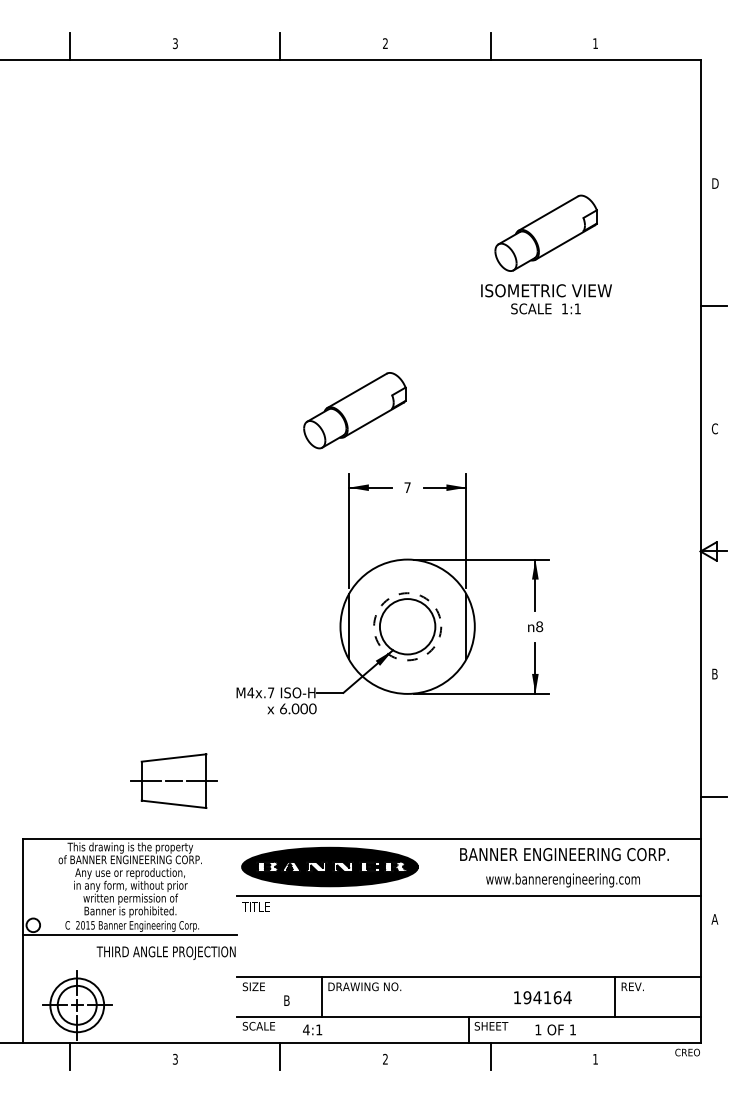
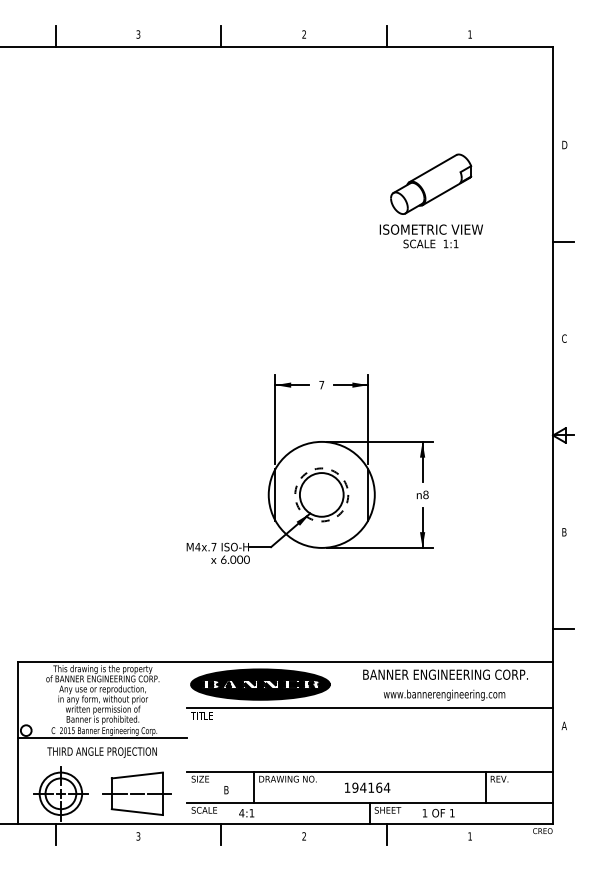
part: (355, 409) -> (280, 323), removed
part: (172, 780) -> (136, 793), moved
text: (165, 953) -> (101, 752), moved
text: (542, 997) -> (367, 787), moved

